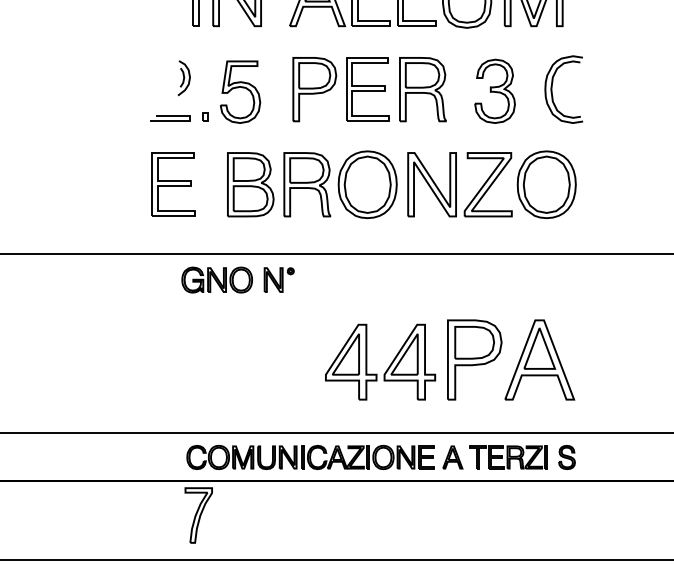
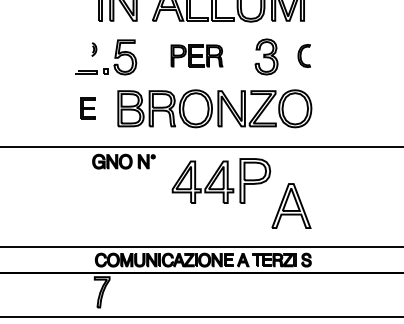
part: (184, 77) -> (94, 49), size x0.7
part: (368, 88) -> (196, 55), size x0.6
part: (563, 88) -> (304, 55), size x0.6
part: (172, 184) -> (87, 108), size x0.6
part: (413, 359) -> (221, 180), moved

